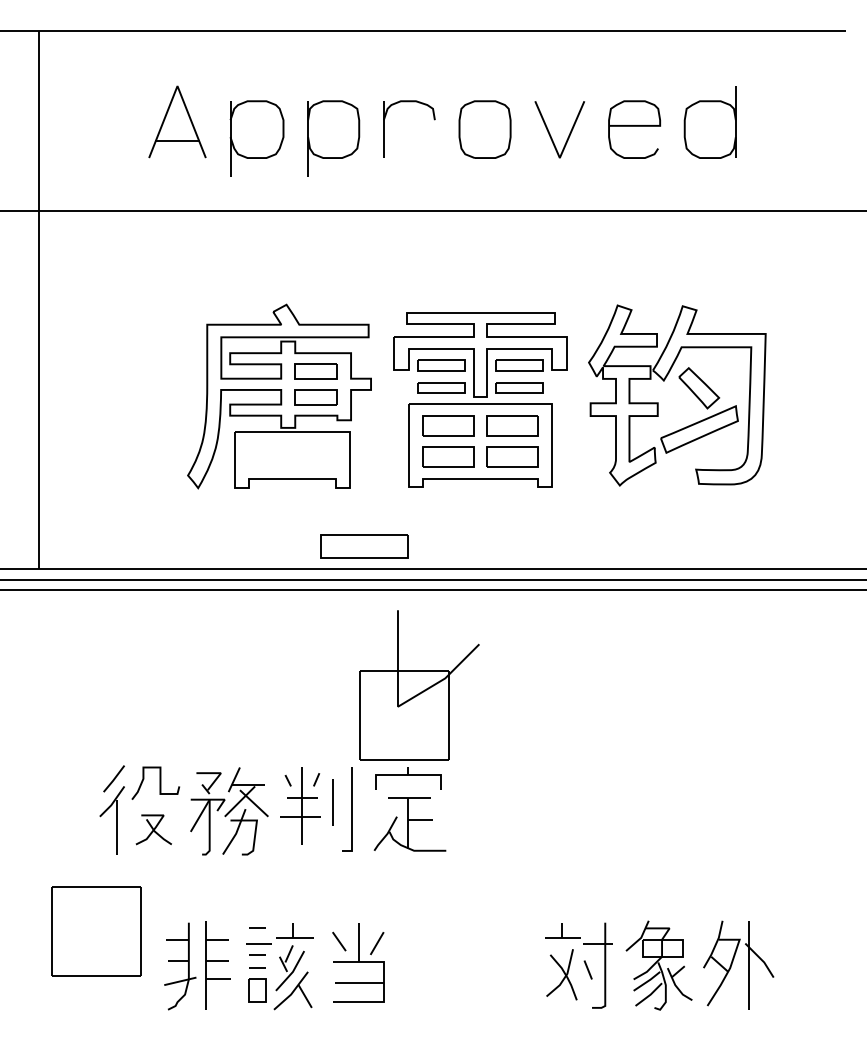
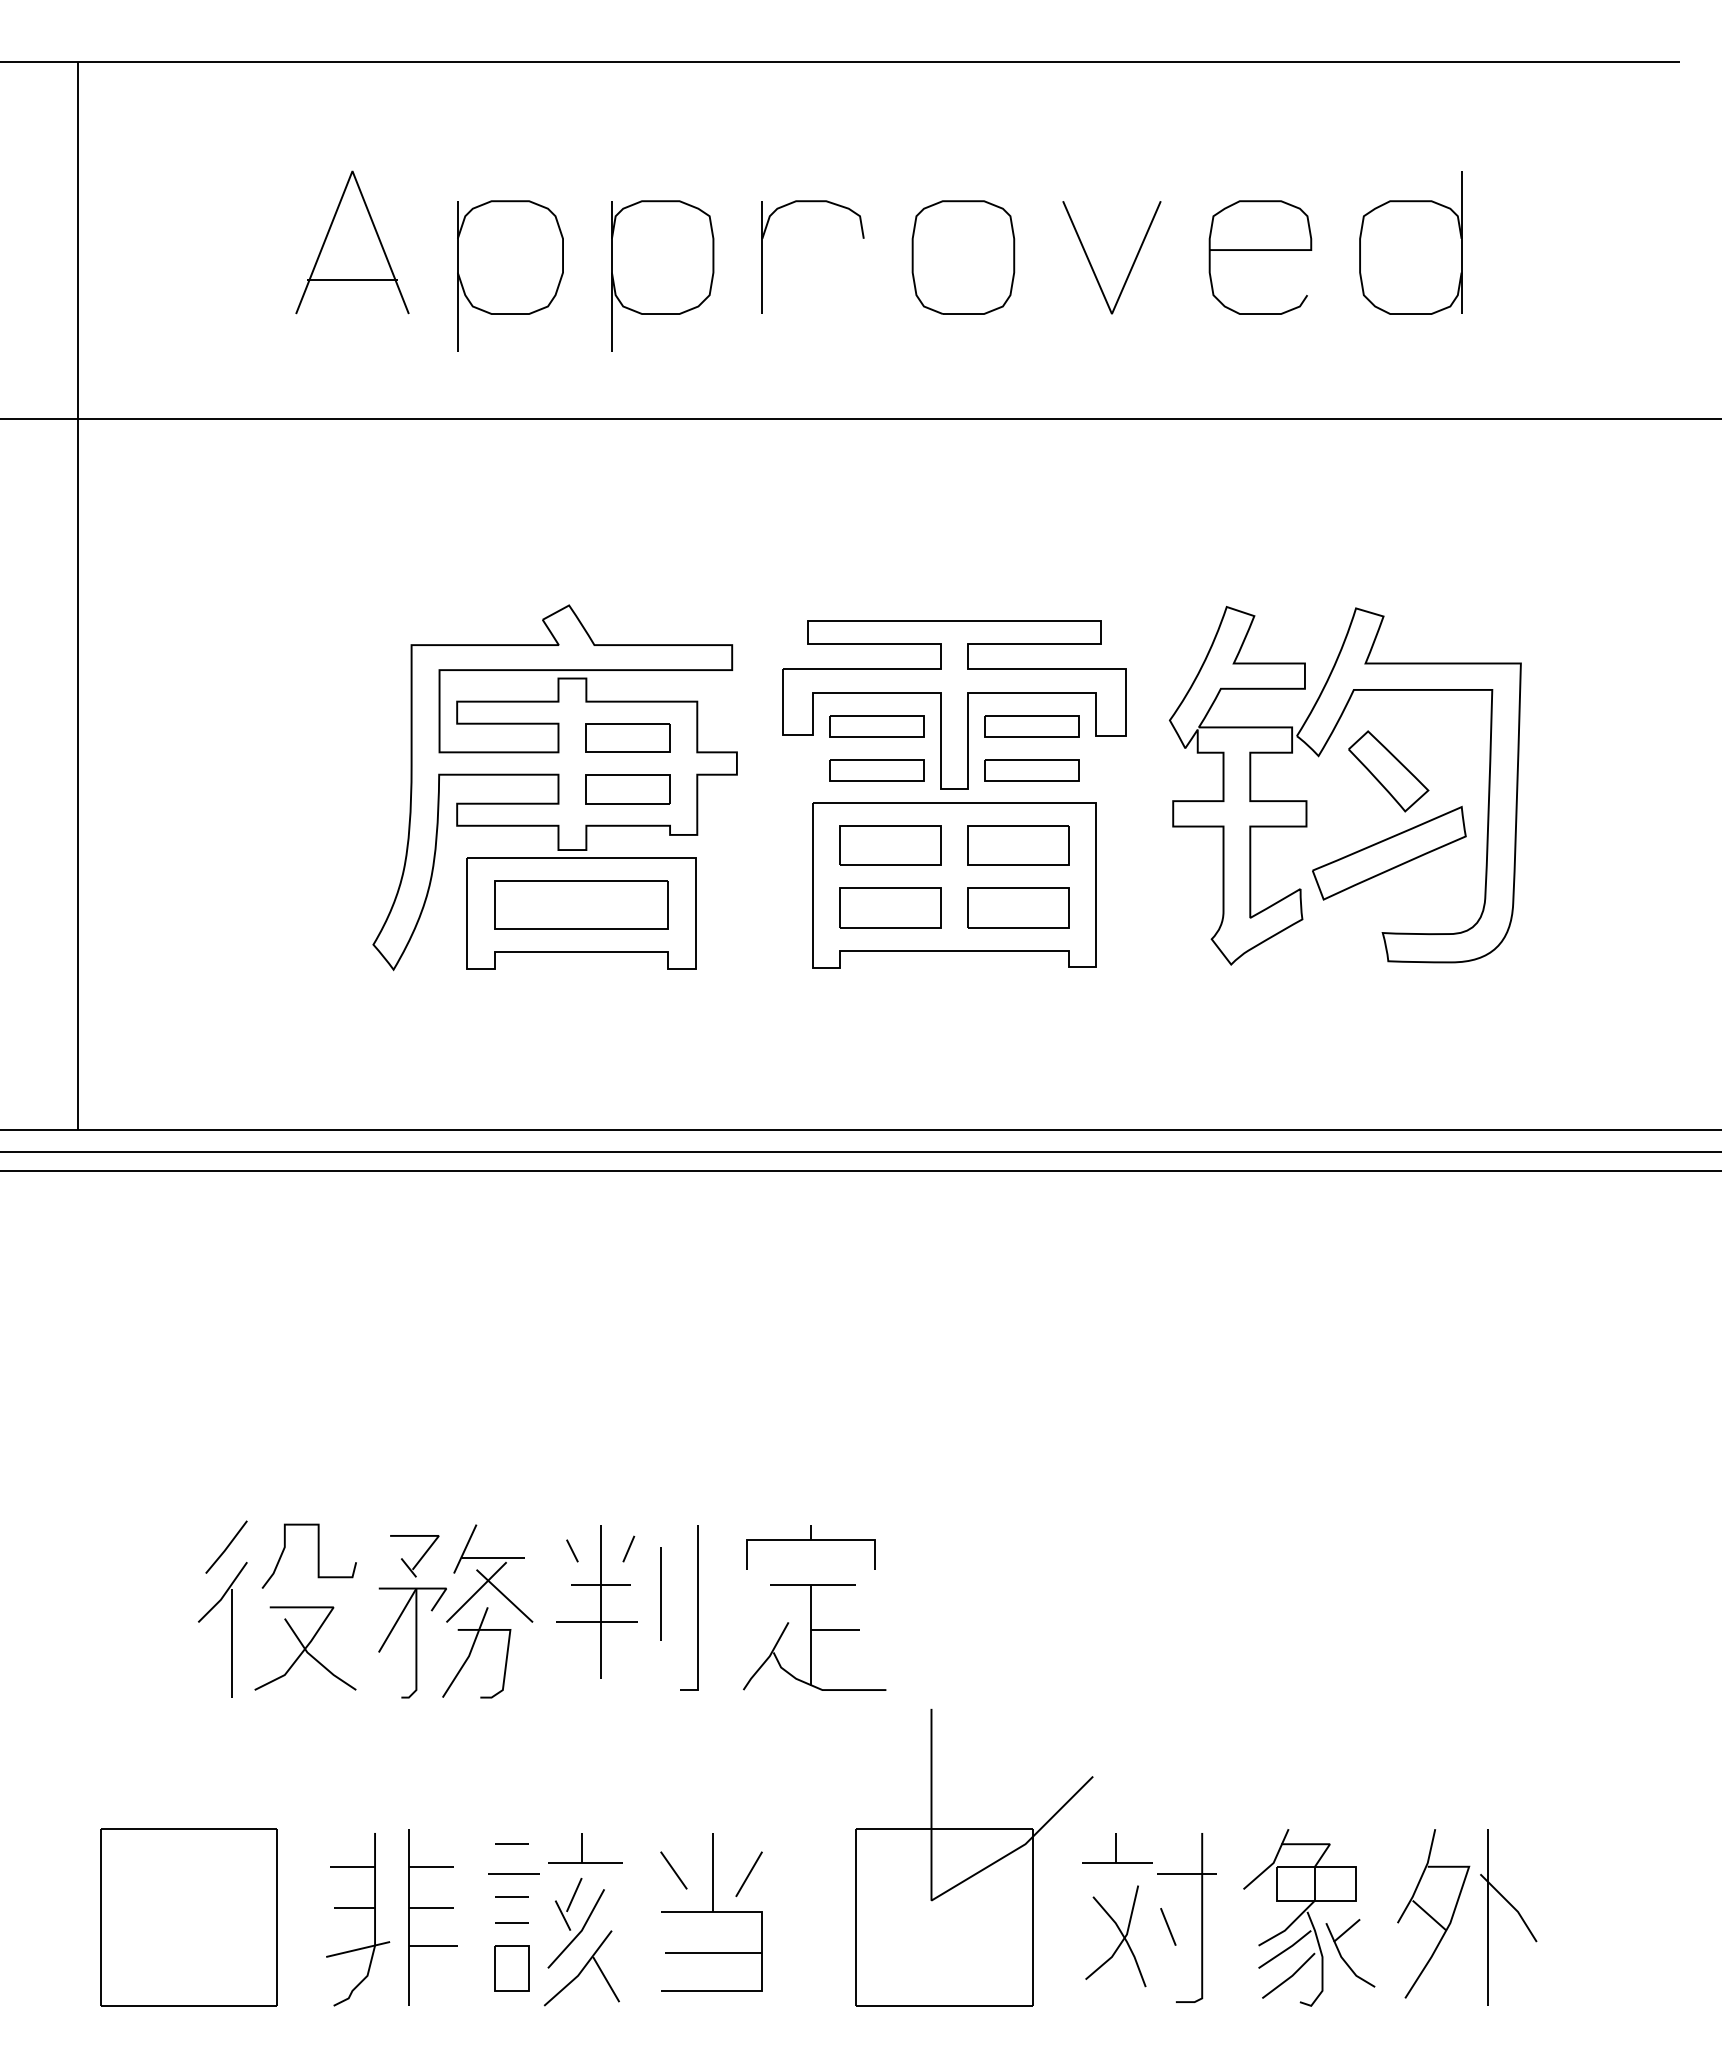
part: (364, 546) -> (580, 904), moved
part: (419, 685) -> (974, 1858), moved
part: (153, 829) -> (304, 1647), size x1.43
part: (96, 931) -> (189, 1917), moved

